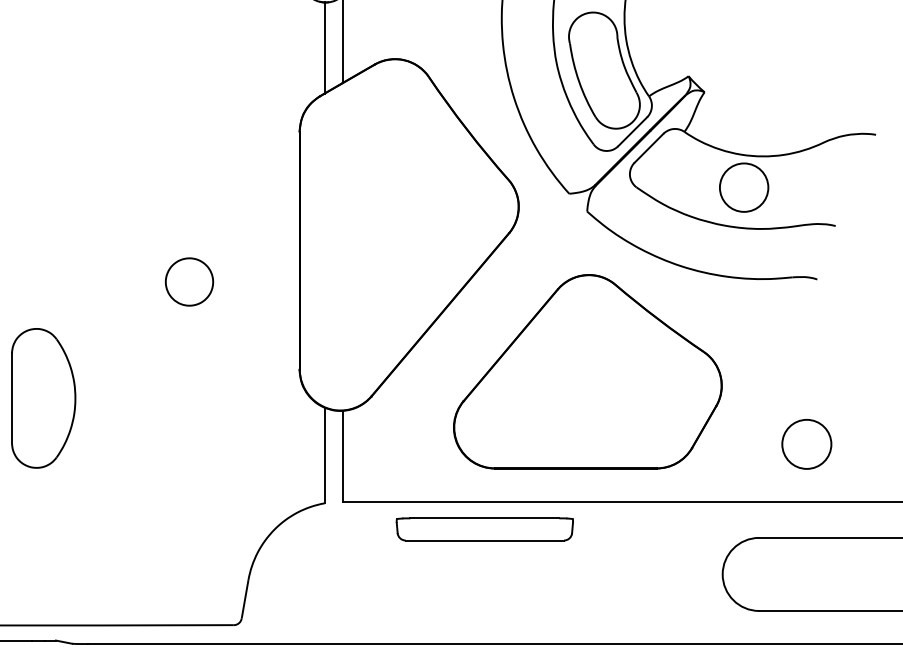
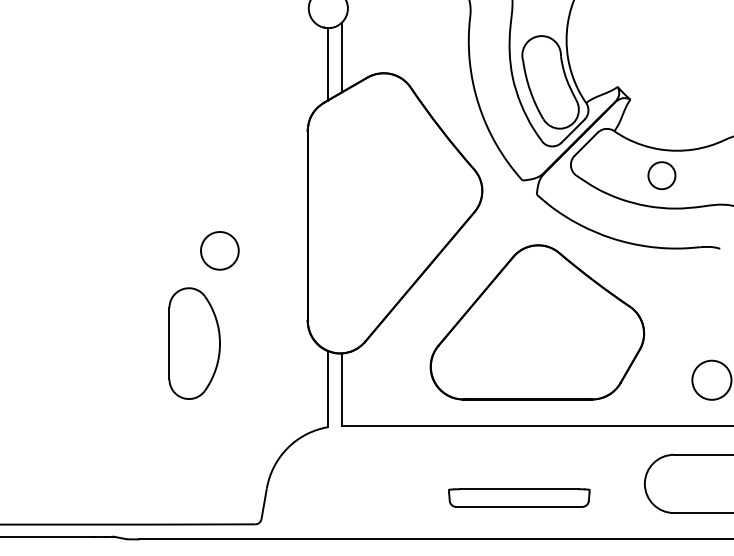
circle: (743, 187) -> (661, 175), size x0.7
part: (43, 398) -> (194, 343), moved
part: (485, 528) -> (519, 497), moved

